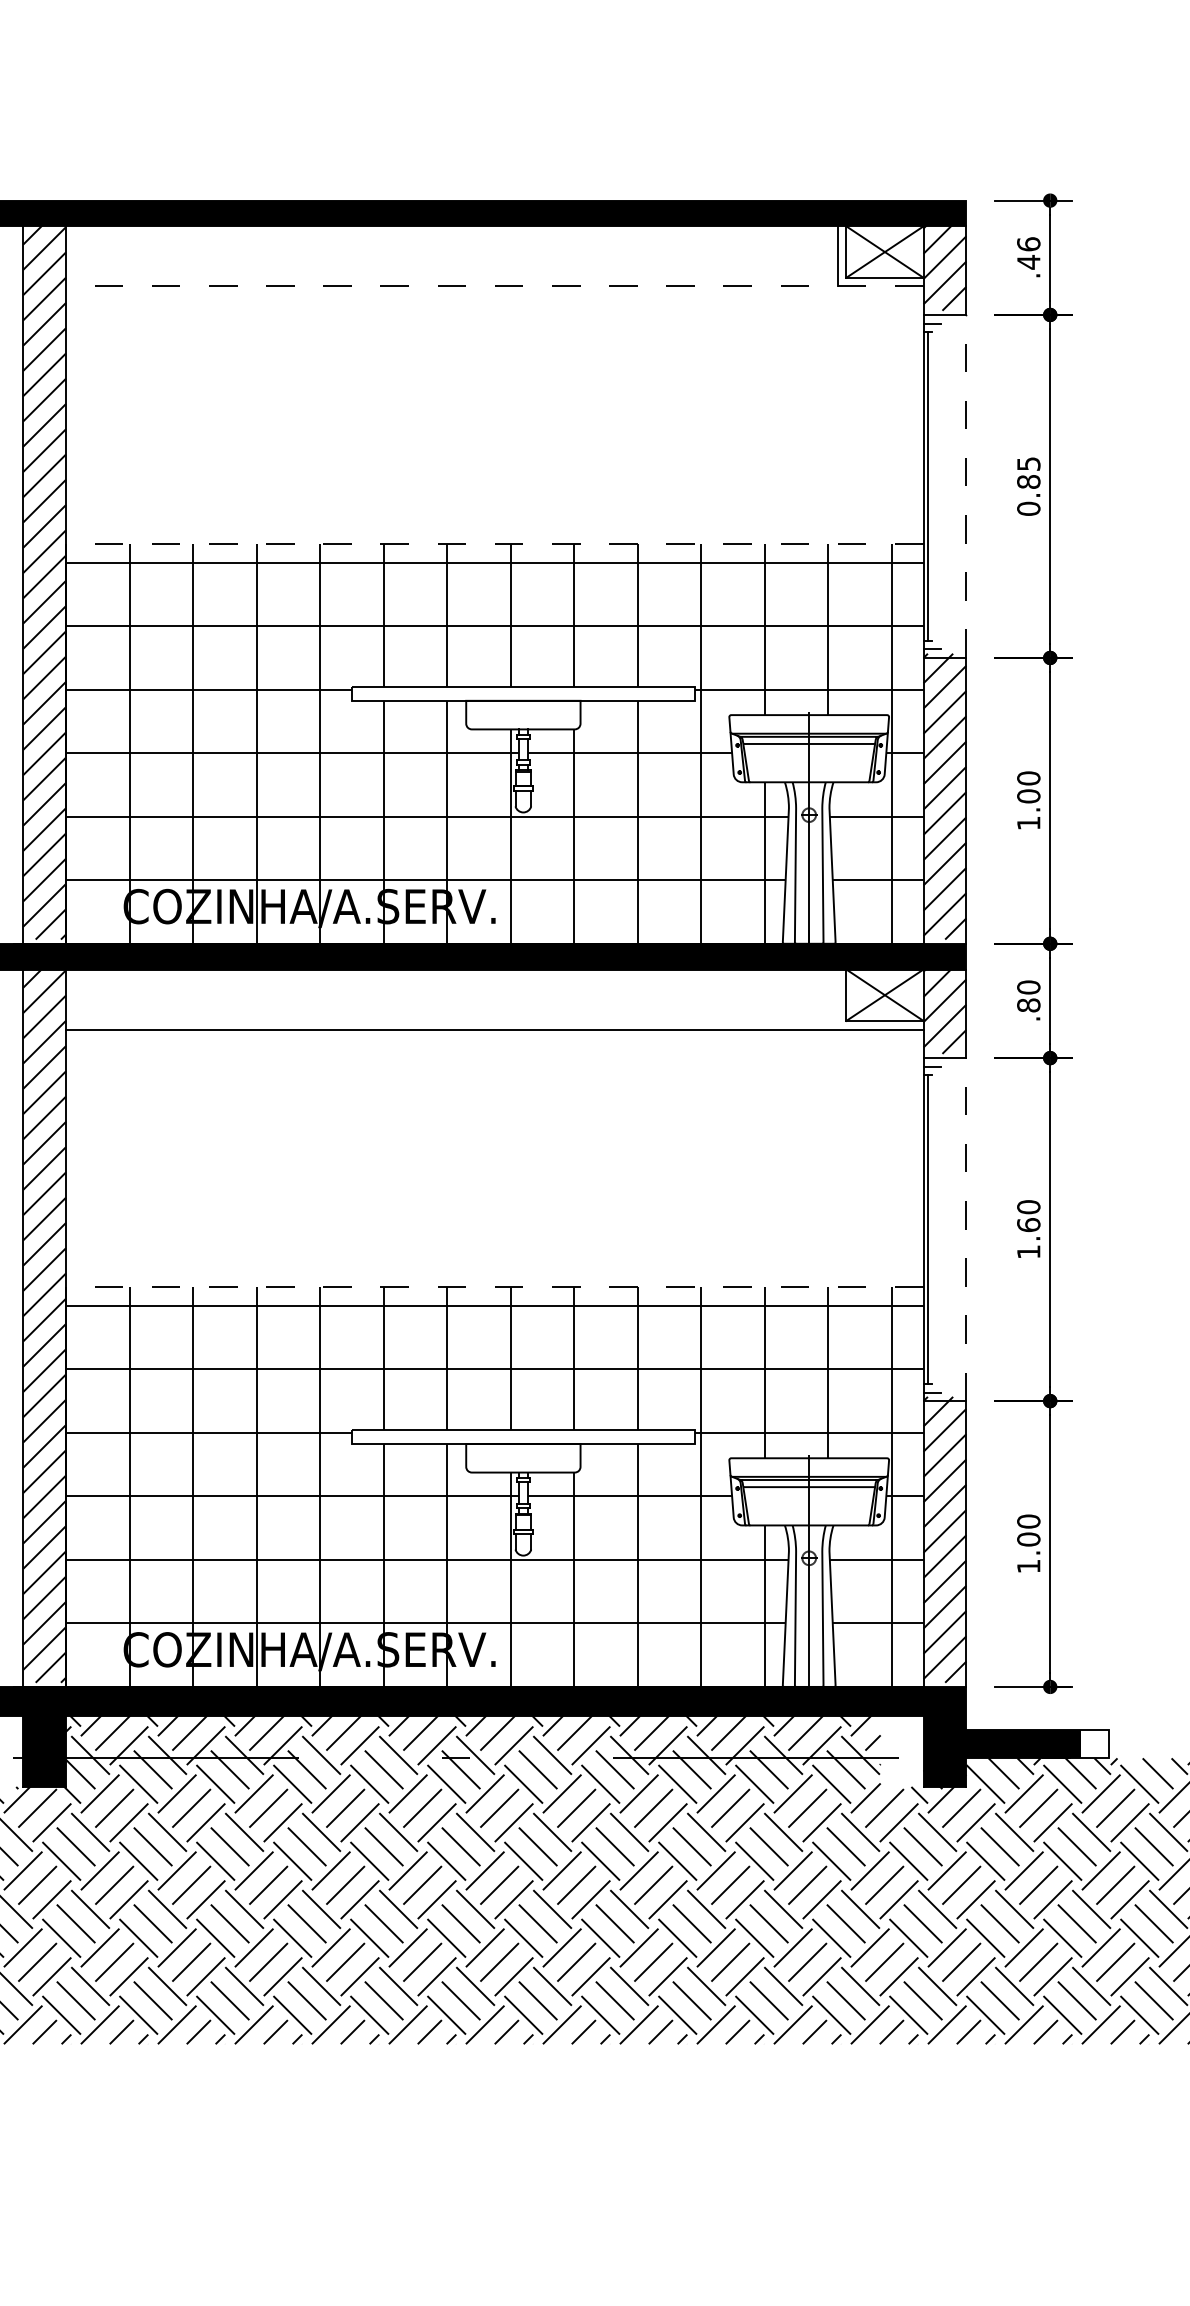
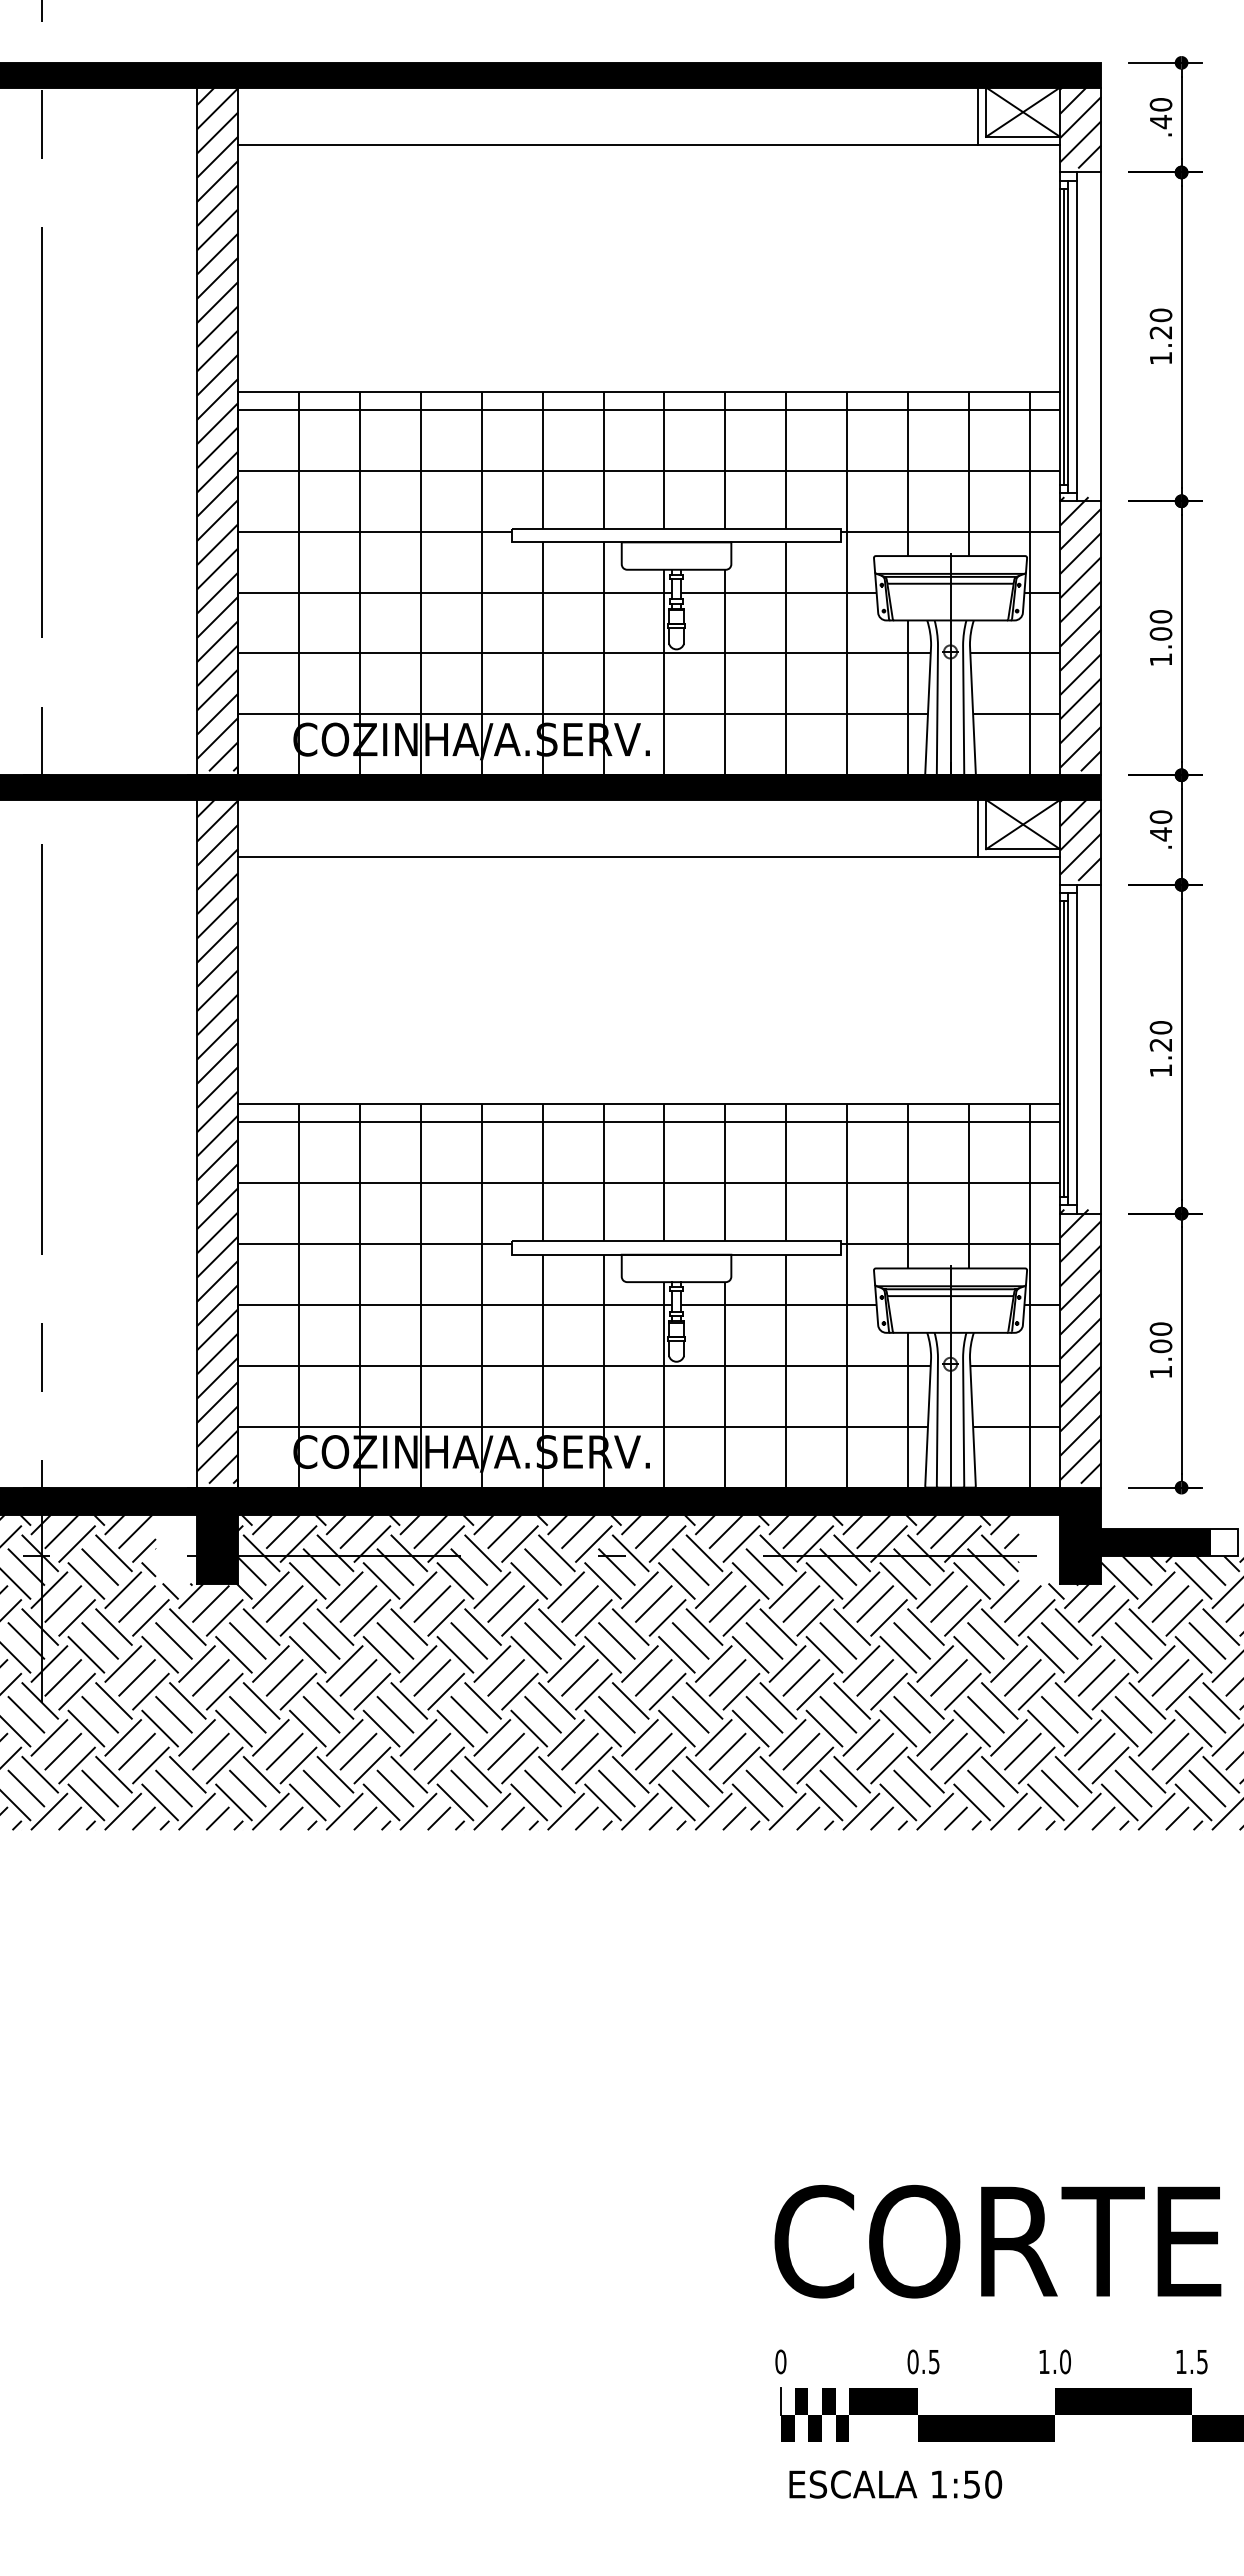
text: (1028, 244) -> (1160, 104), .46 -> .40
line: (495, 286) -> (649, 145), dashed -> solid
line: (932, 486) -> (1068, 336), added
line: (940, 486) -> (1076, 336), added
line: (966, 486) -> (1101, 336), dashed -> solid
text: (1028, 486) -> (1160, 336), 0.85 -> 1.20
line: (495, 543) -> (649, 391), dashed -> solid
line: (837, 999) -> (977, 828), added
text: (1028, 1005) -> (1160, 834), .80 -> .40
text: (1028, 1224) -> (1160, 1044), 1.60 -> 1.20
line: (940, 1228) -> (1076, 1048), added
line: (966, 1228) -> (1101, 1048), dashed -> solid
line: (932, 1229) -> (1068, 1049), added
line: (495, 1287) -> (649, 1104), dashed -> solid

